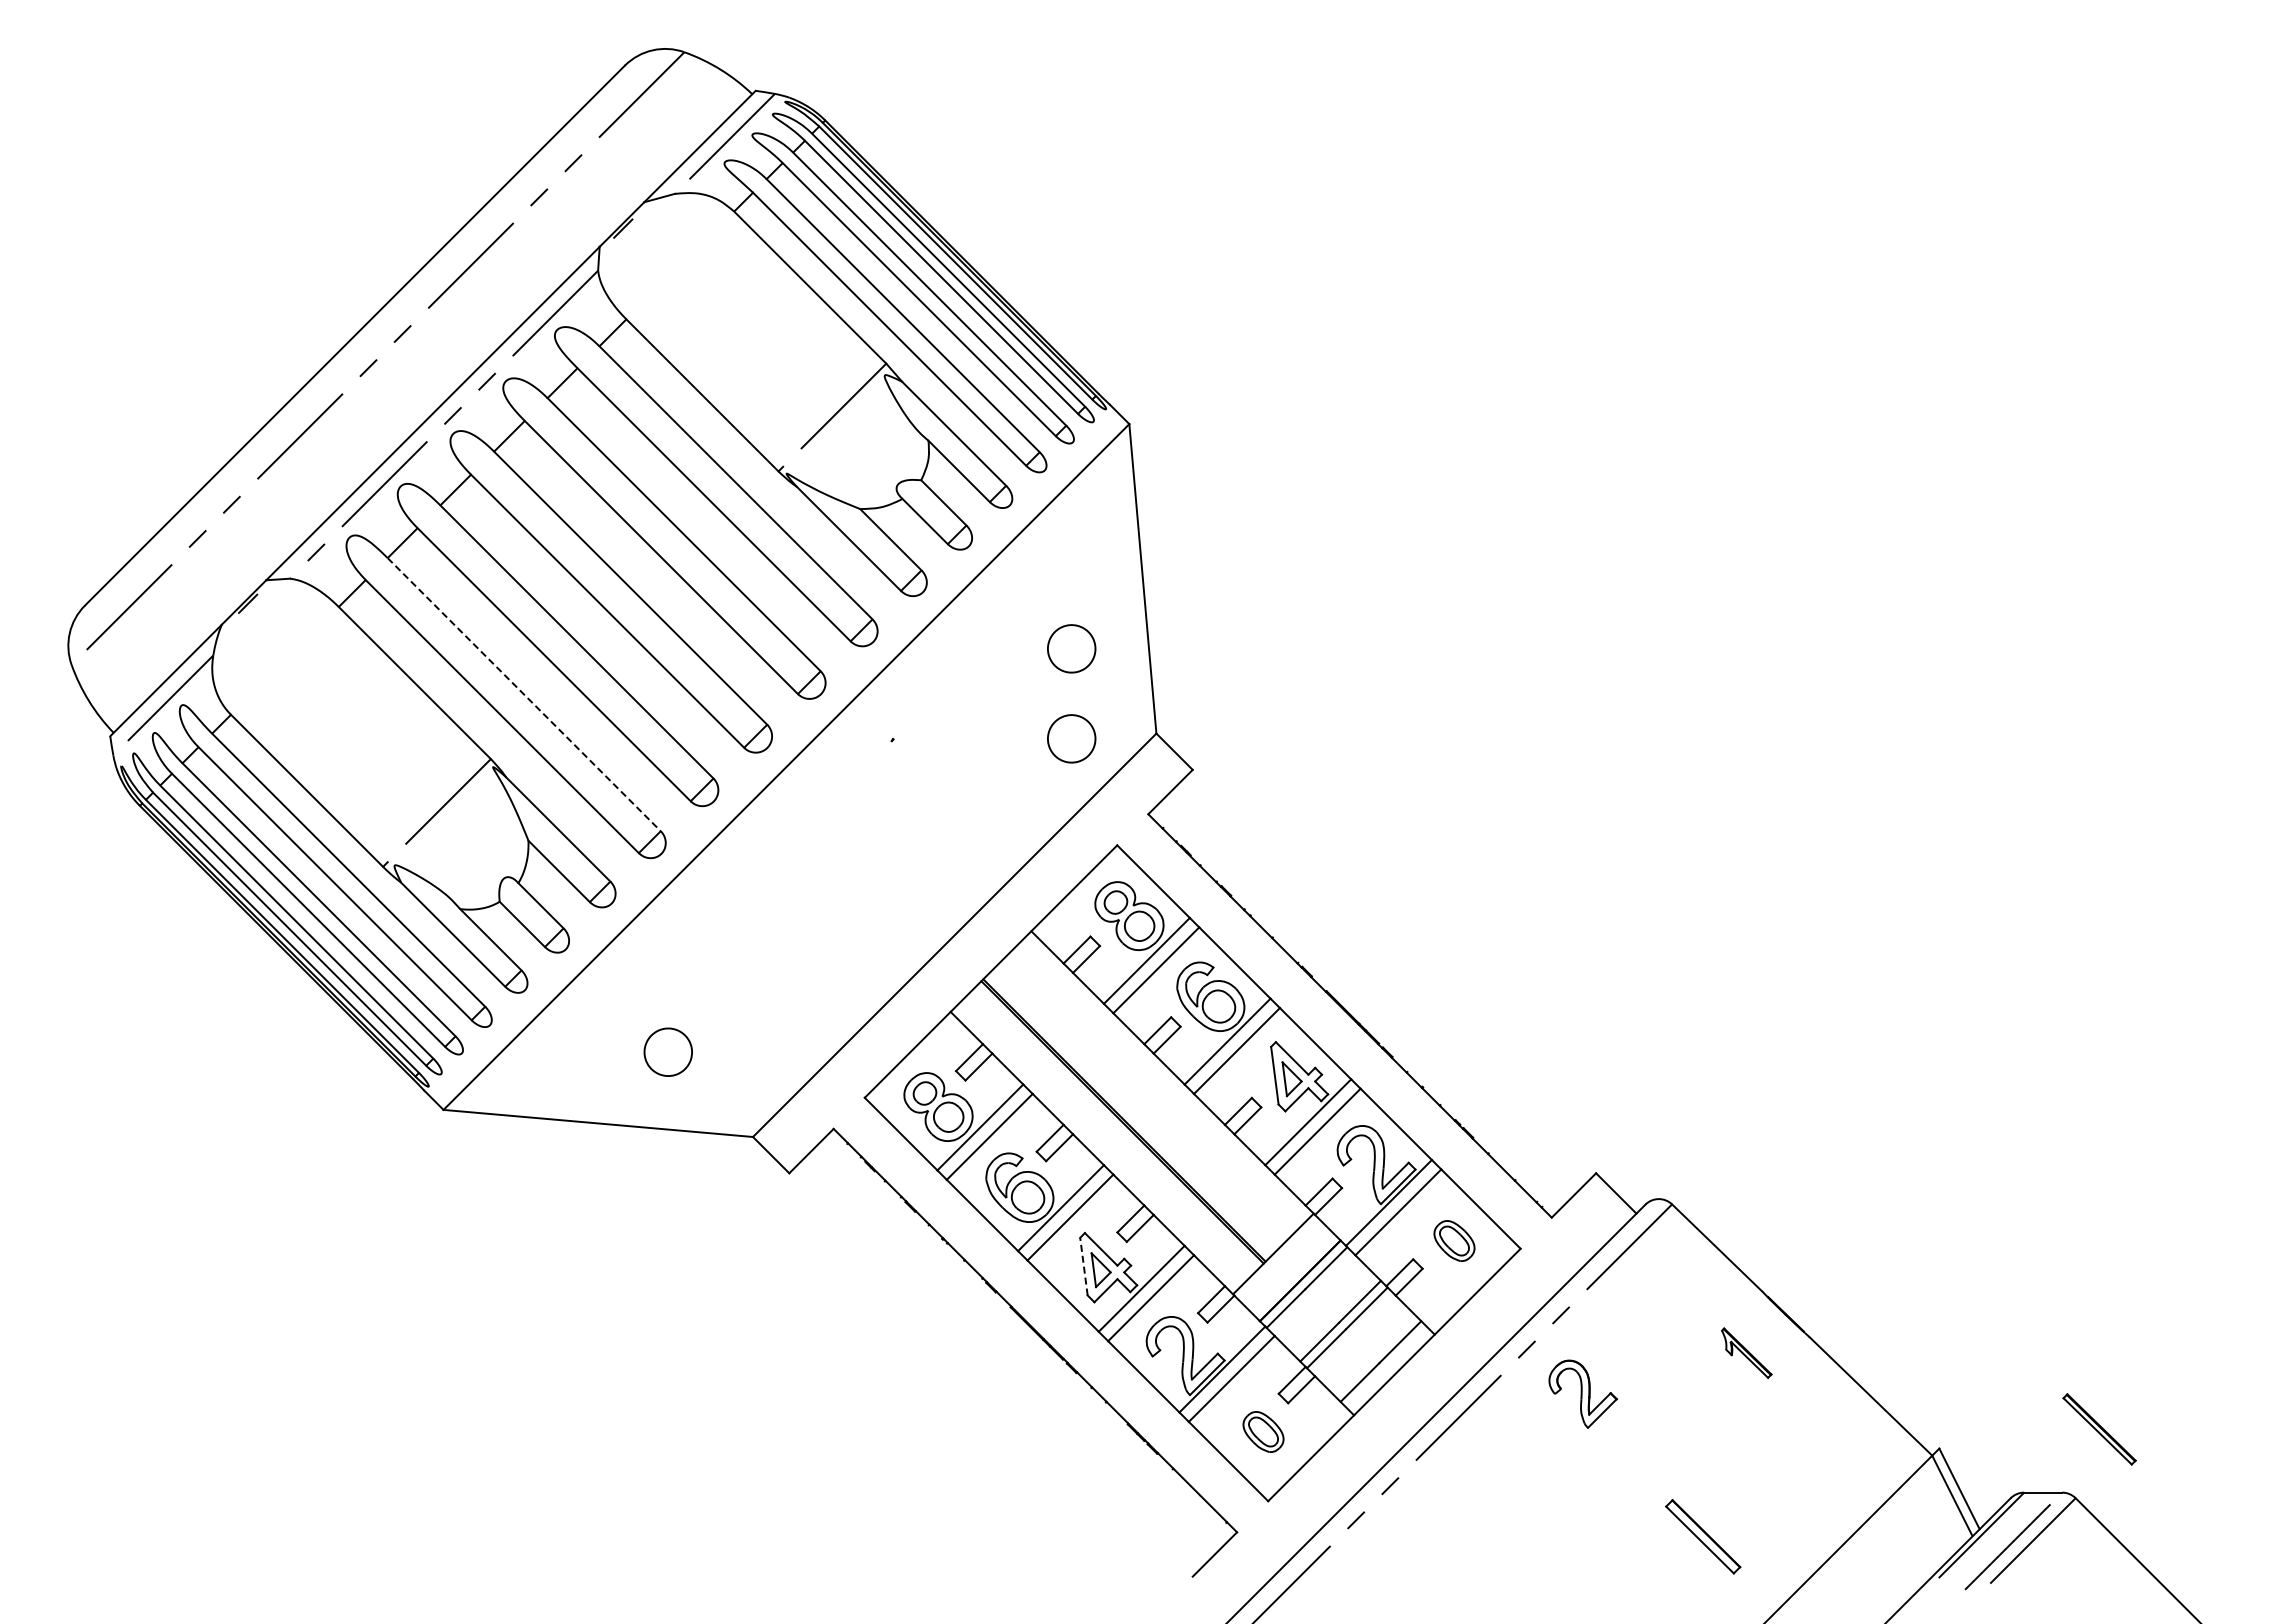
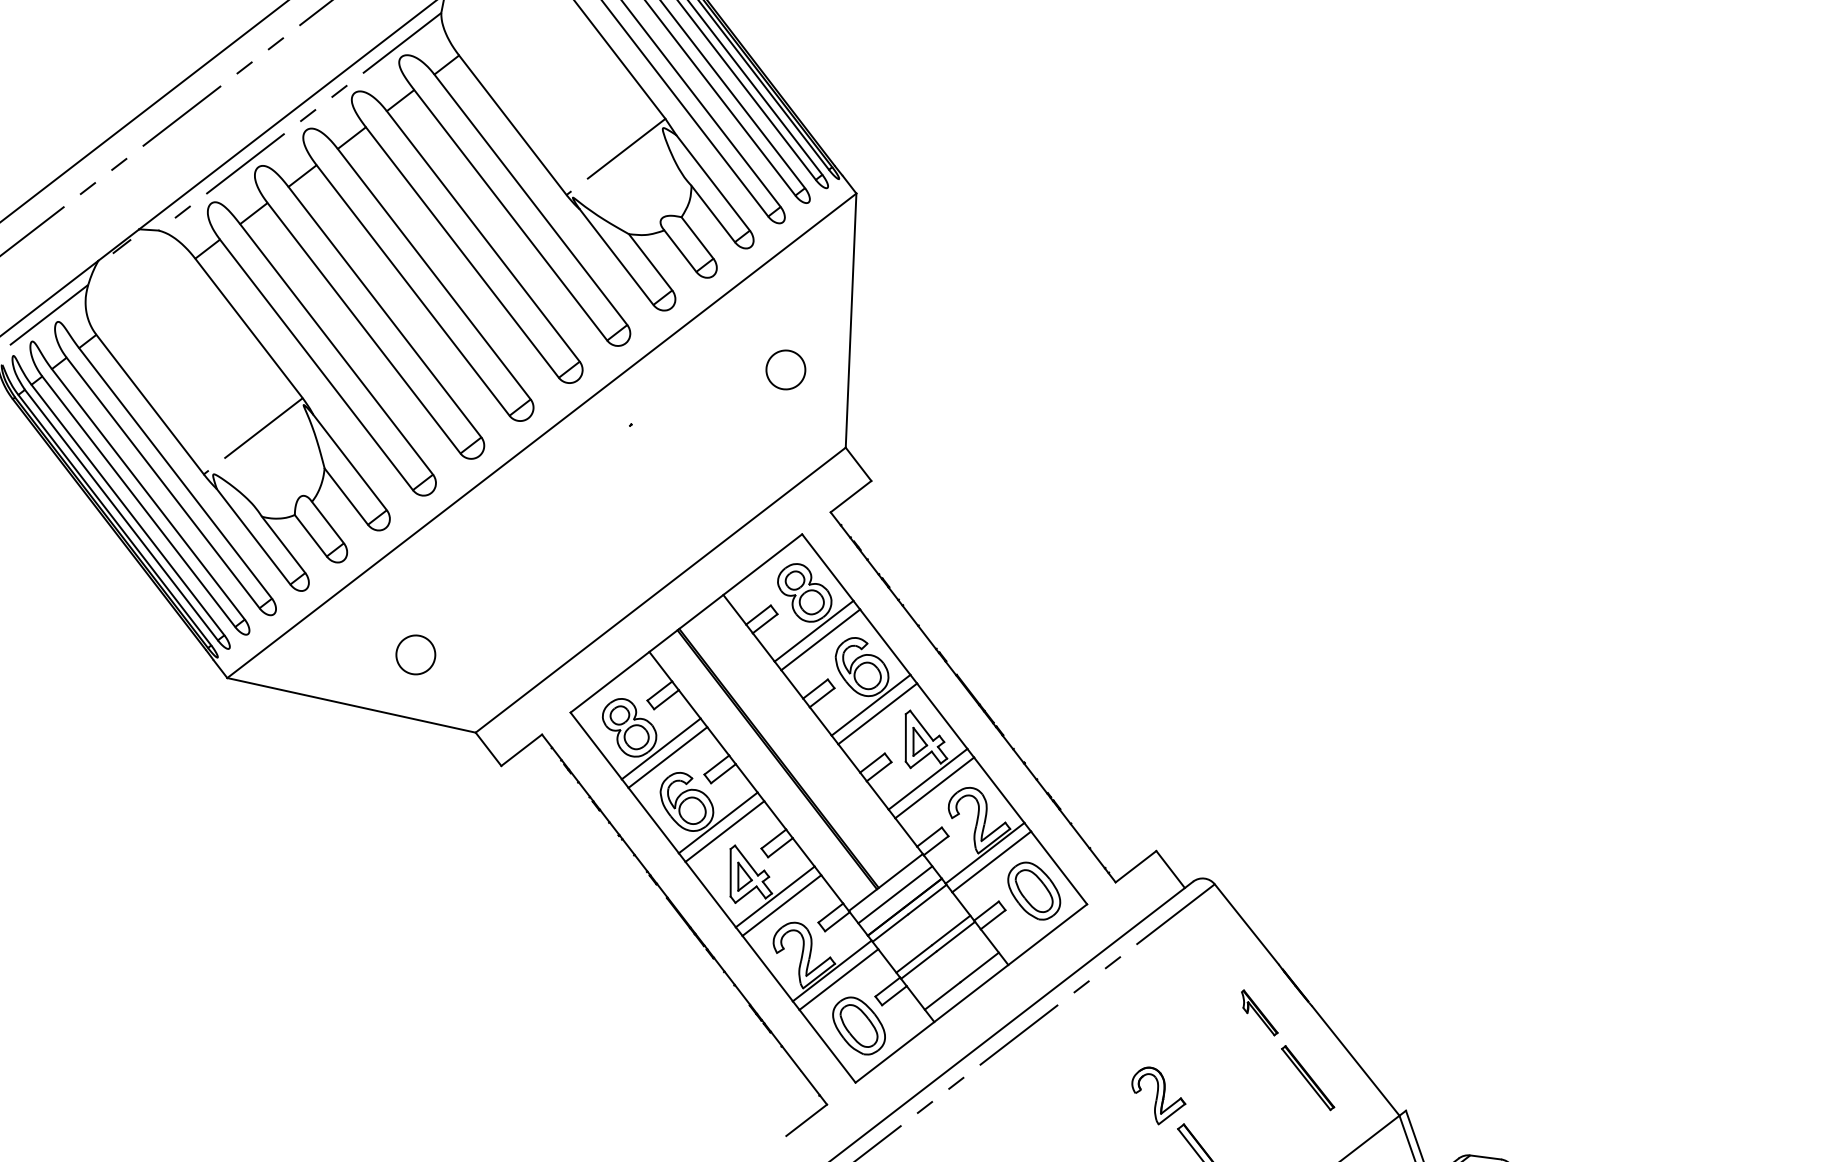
line: (524, 695) -> (336, 350), dashed -> solid
part: (1071, 738) -> (776, 442), removed
part: (1454, 1240) -> (1034, 890), size x1.67
line: (1083, 1266) -> (730, 872), dashed -> solid
line: (1286, 1267) -> (895, 894), added
part: (1582, 1393) -> (1157, 1095), moved
part: (2099, 1429) -> (1308, 1078), moved
part: (1263, 1431) -> (859, 1025), size x1.67

